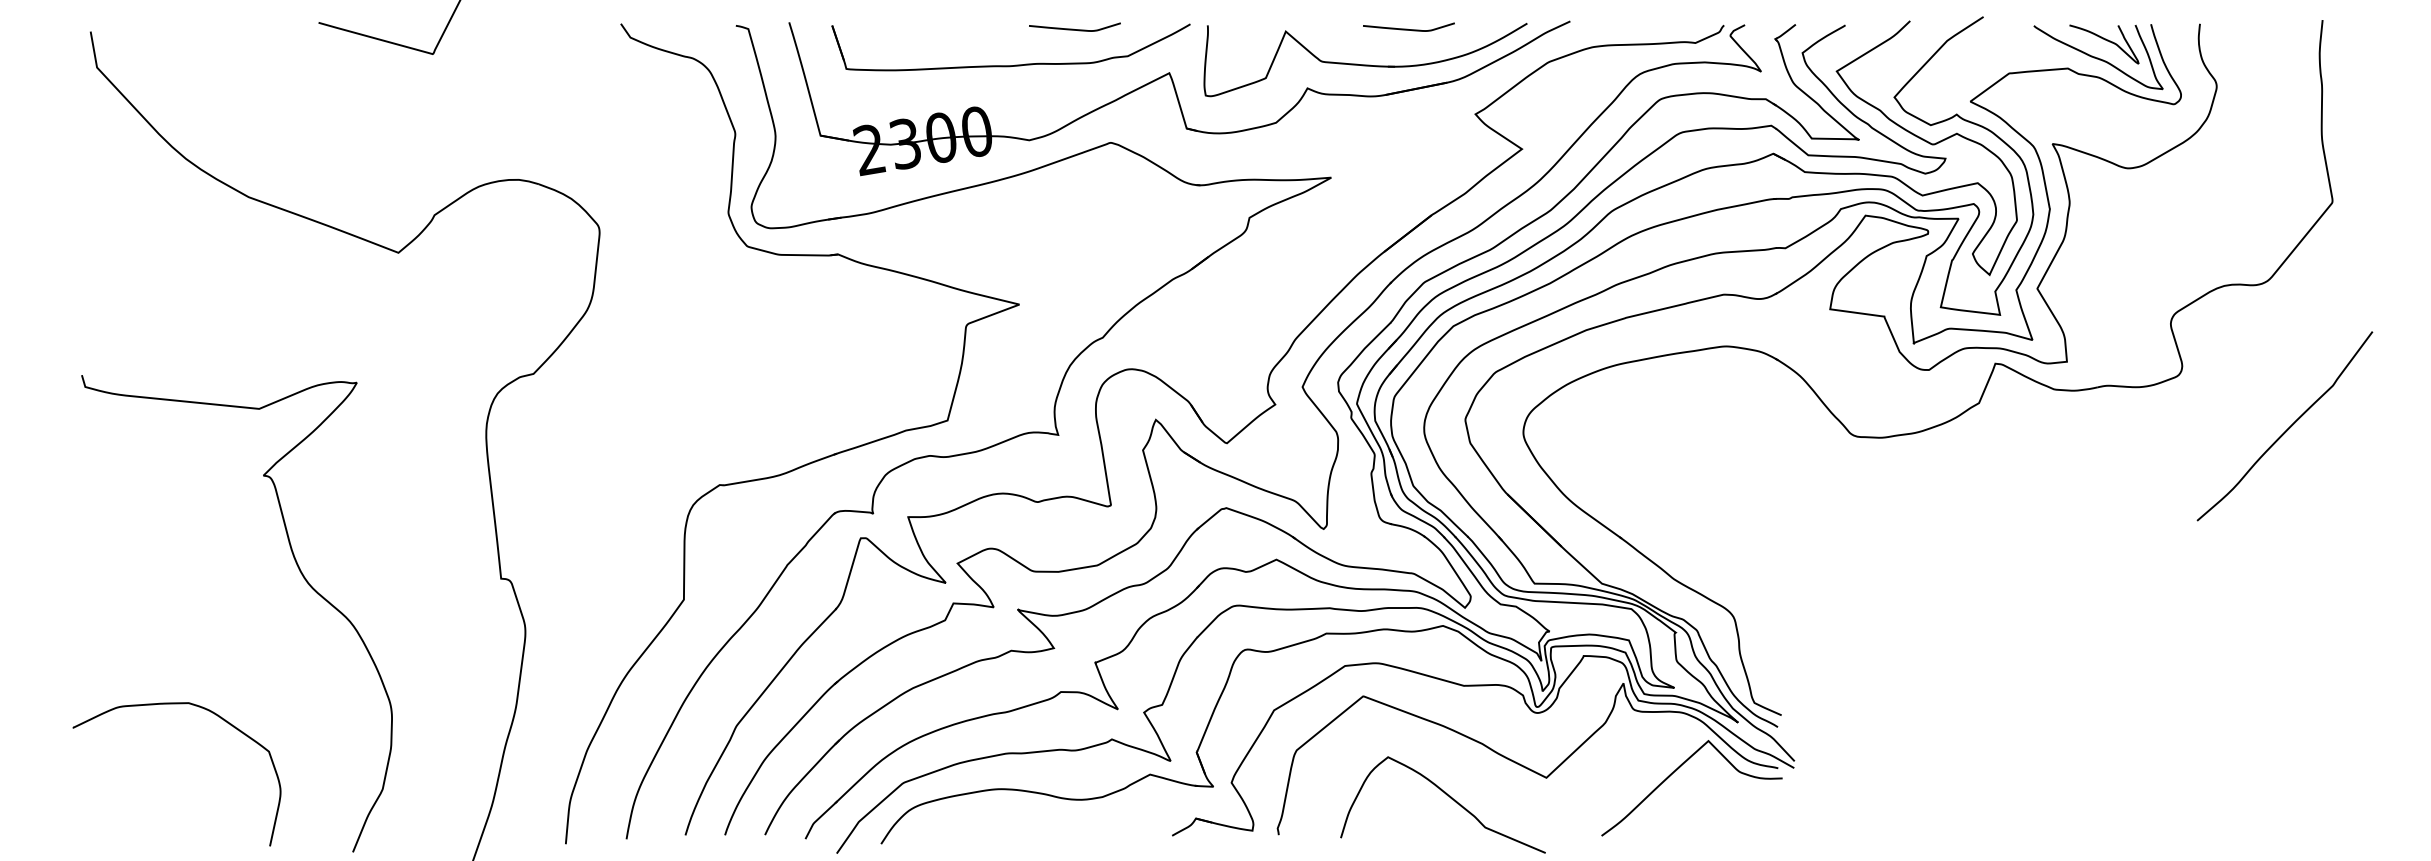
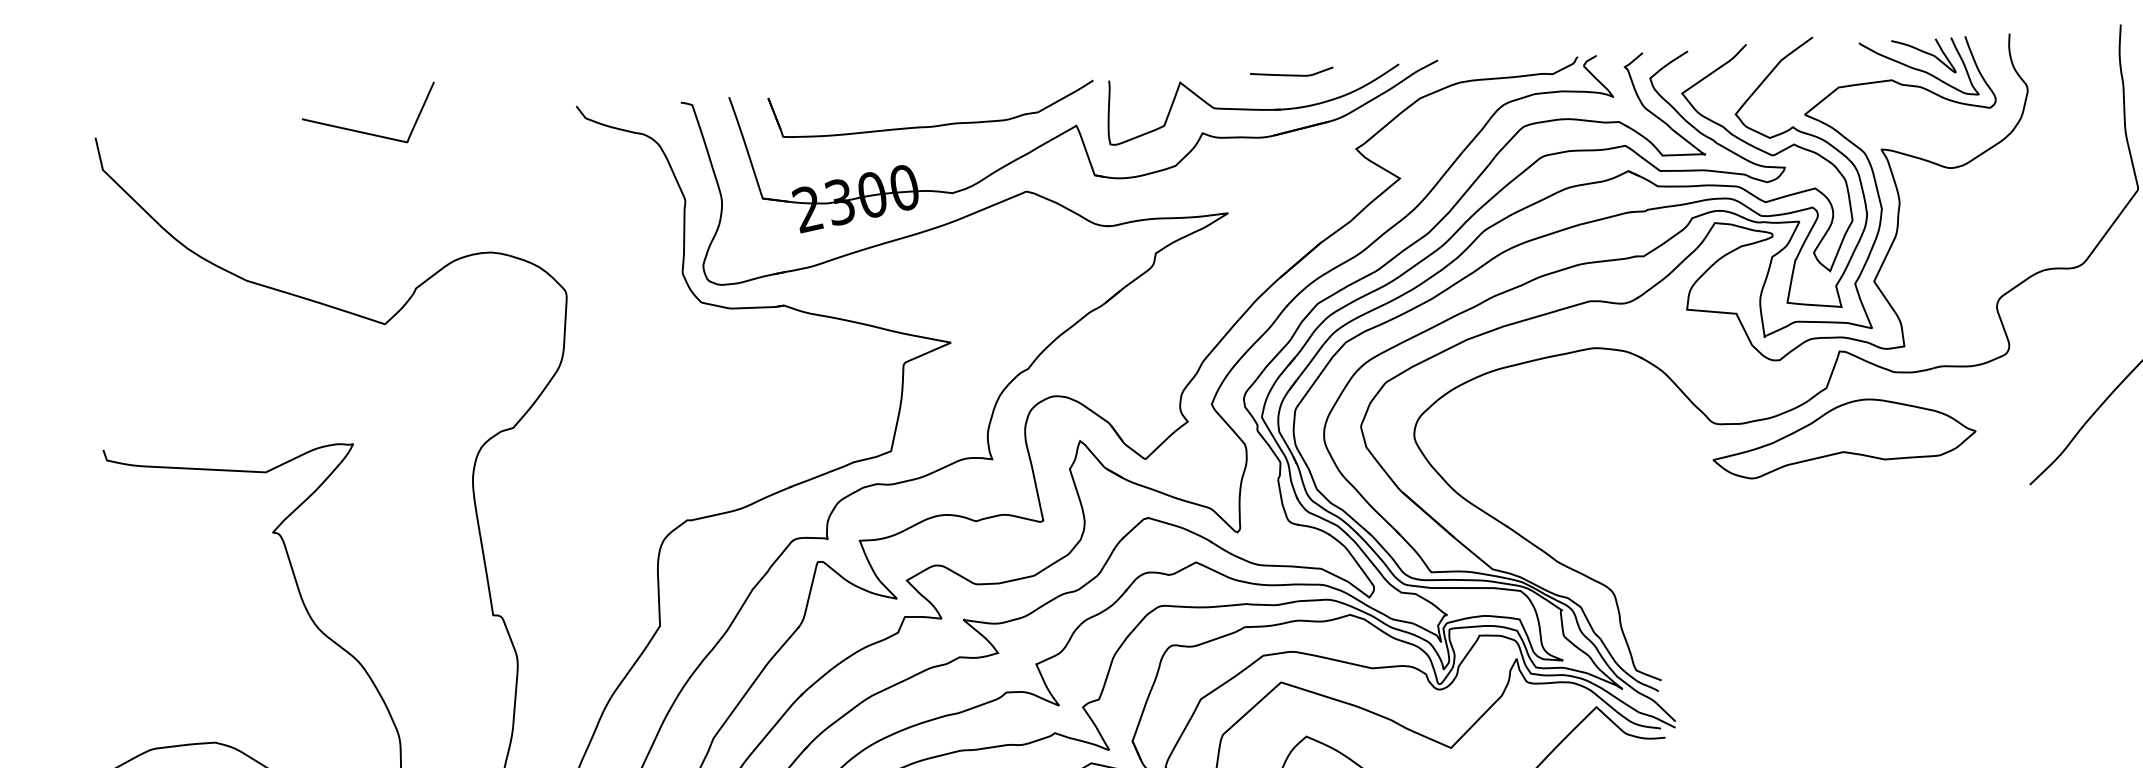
curve: (1073, 28) -> (987, 89), removed
part: (1995, 458) -> (1843, 437), added

